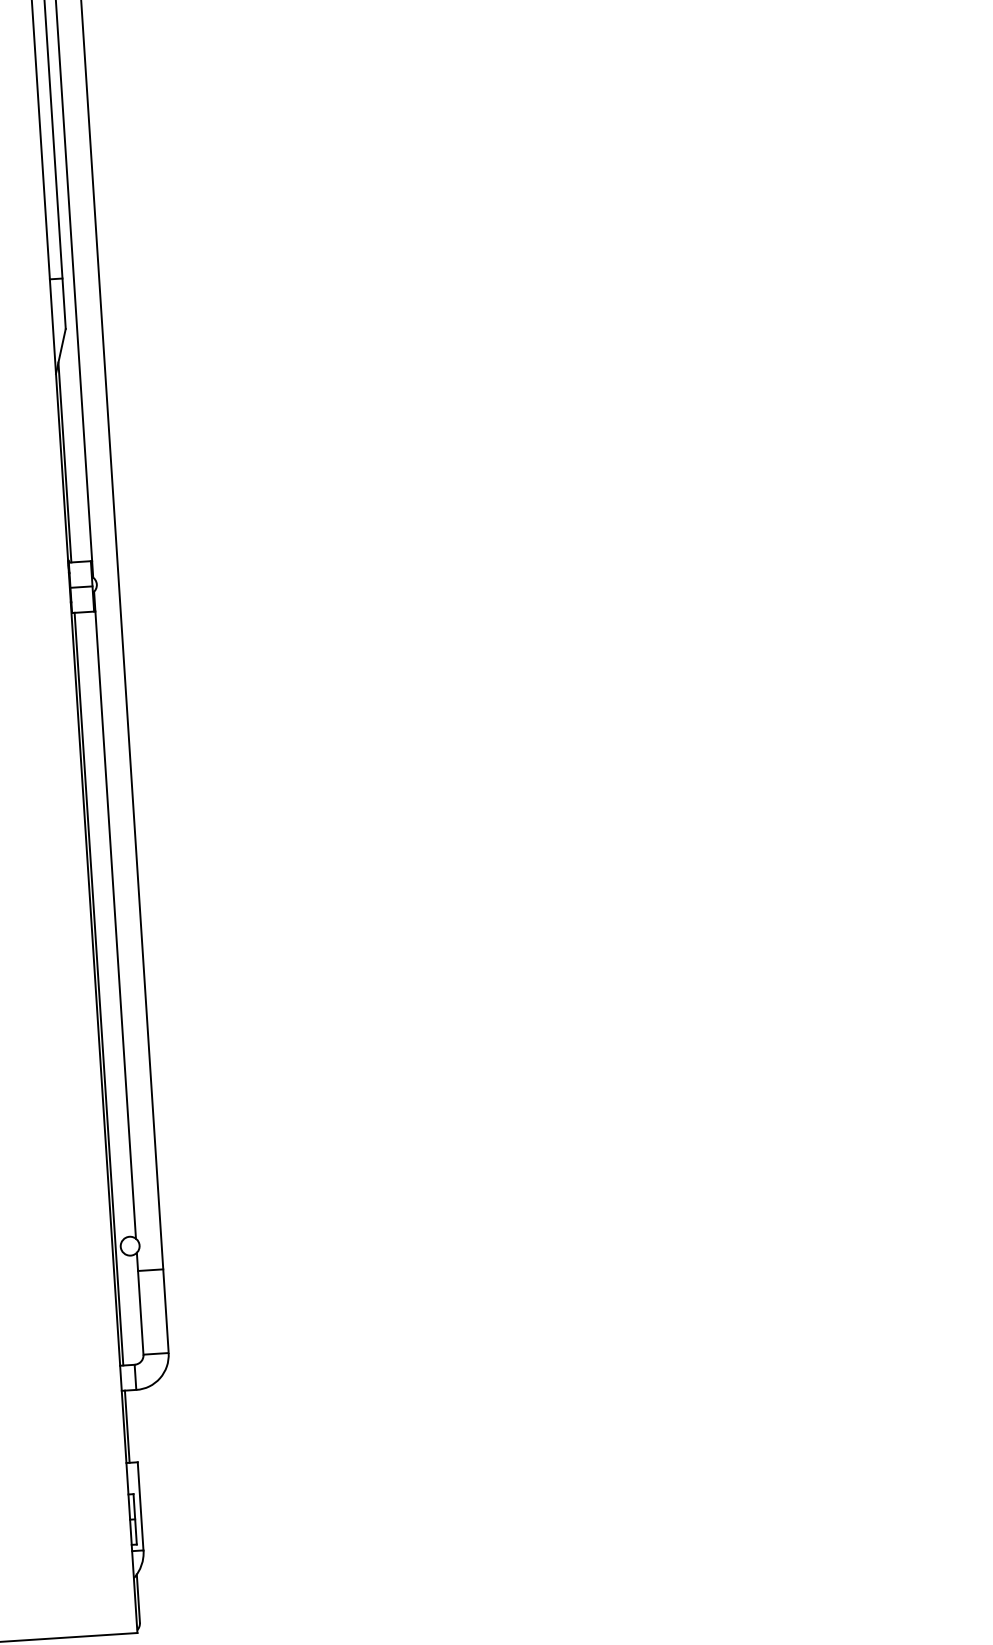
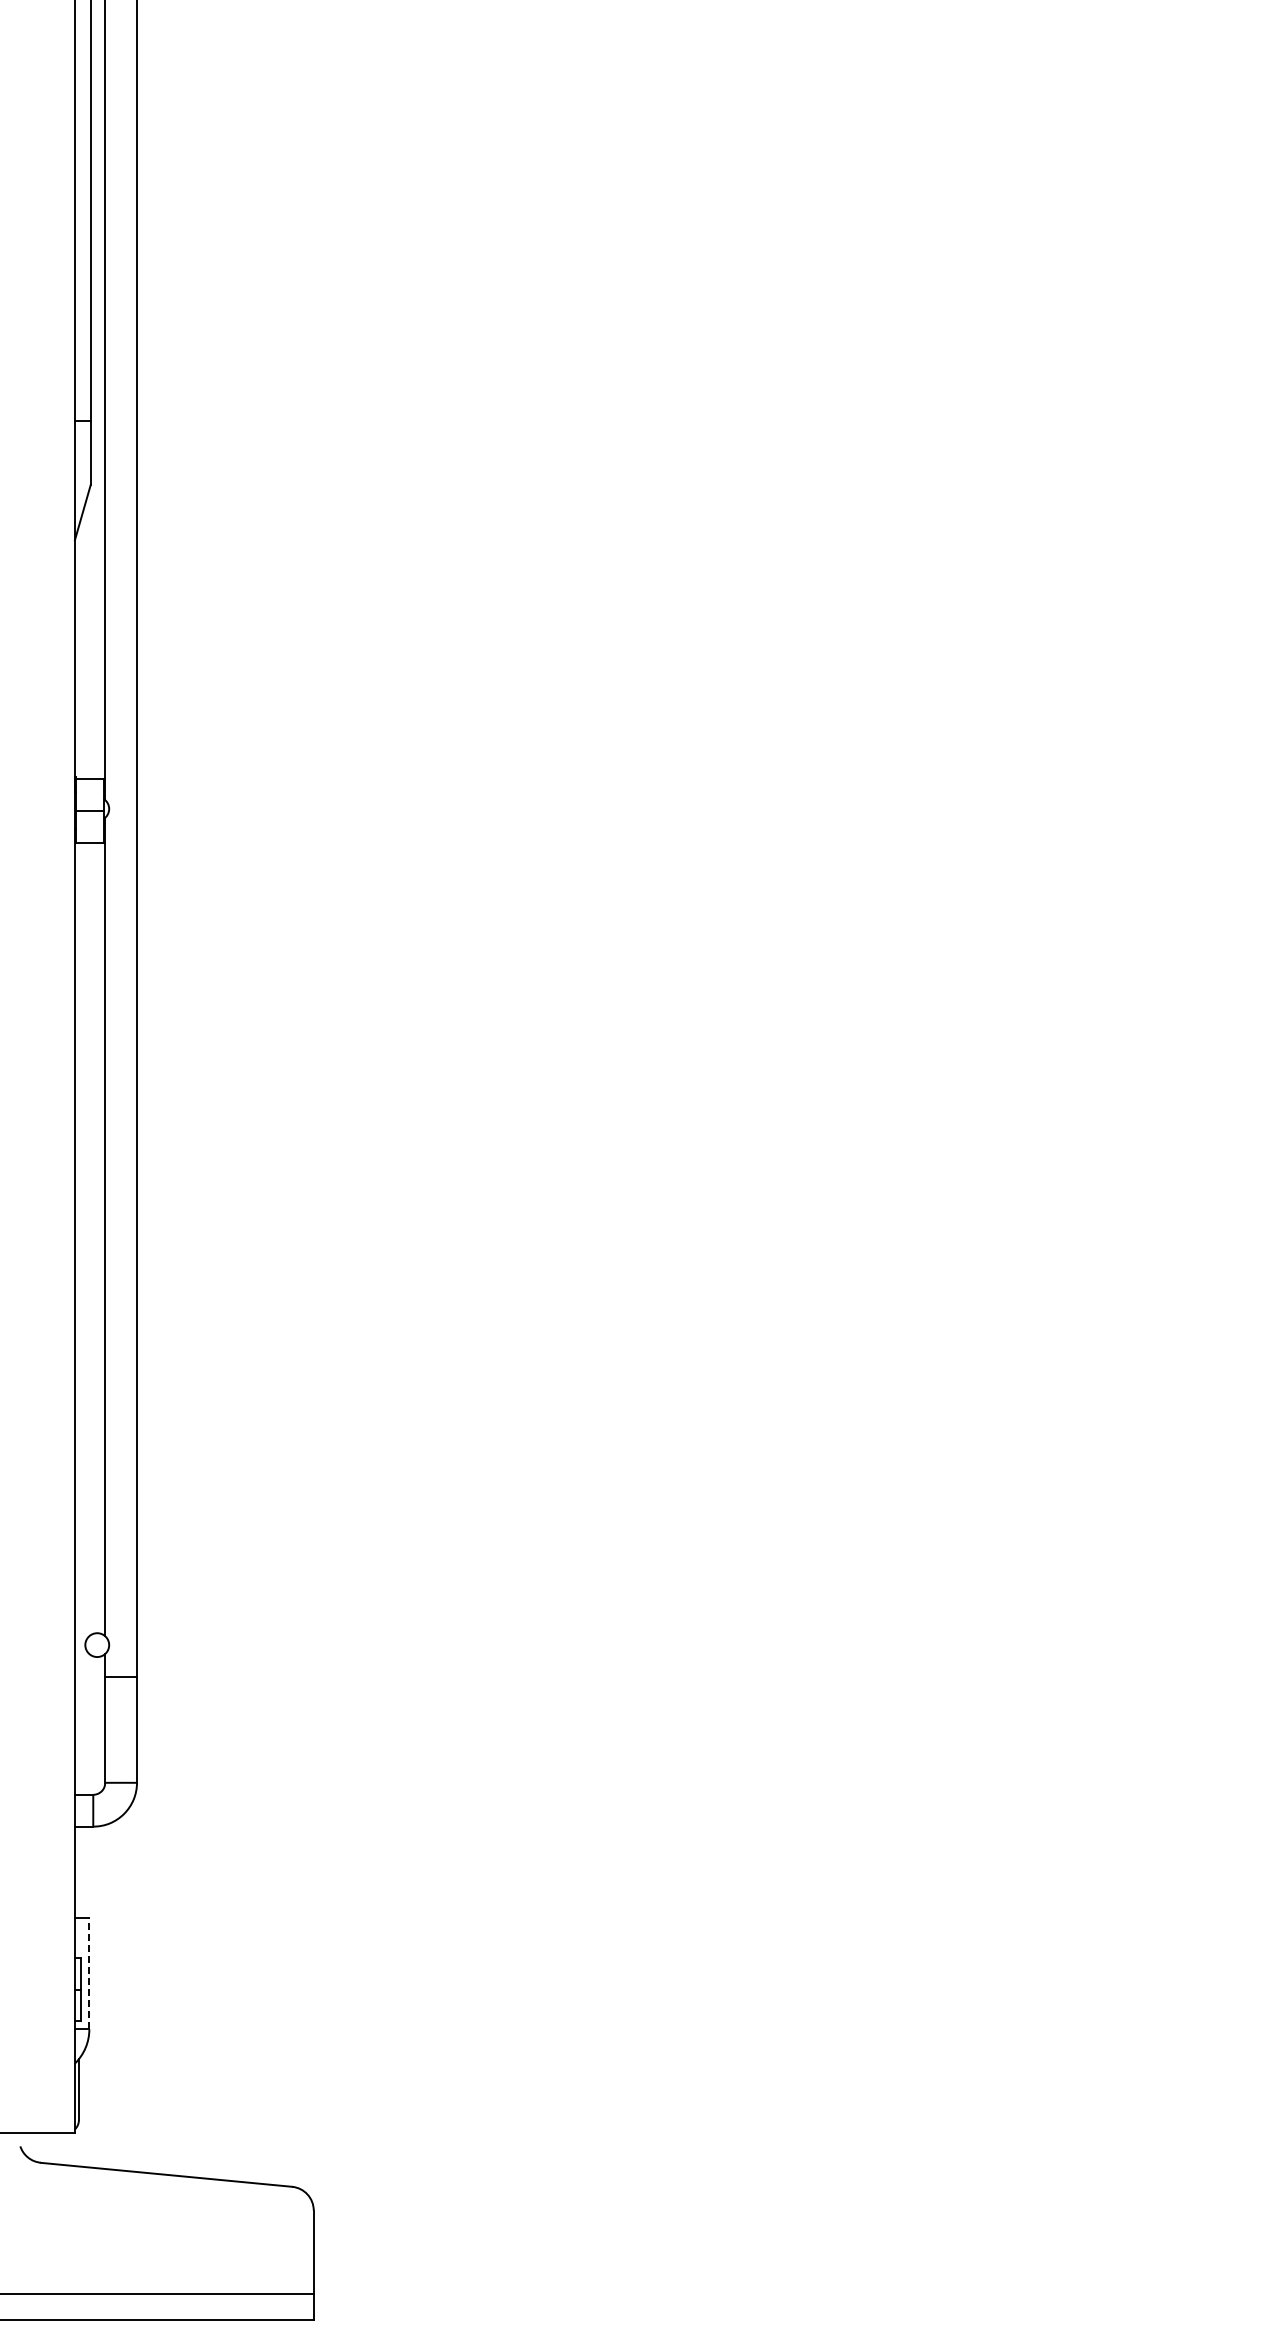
line: (64, 462) -> (78, 652), removed
line: (98, 988) -> (78, 1318), removed
line: (126, 1426) -> (78, 1871), removed
line: (140, 1506) -> (89, 1973), solid -> dashed

